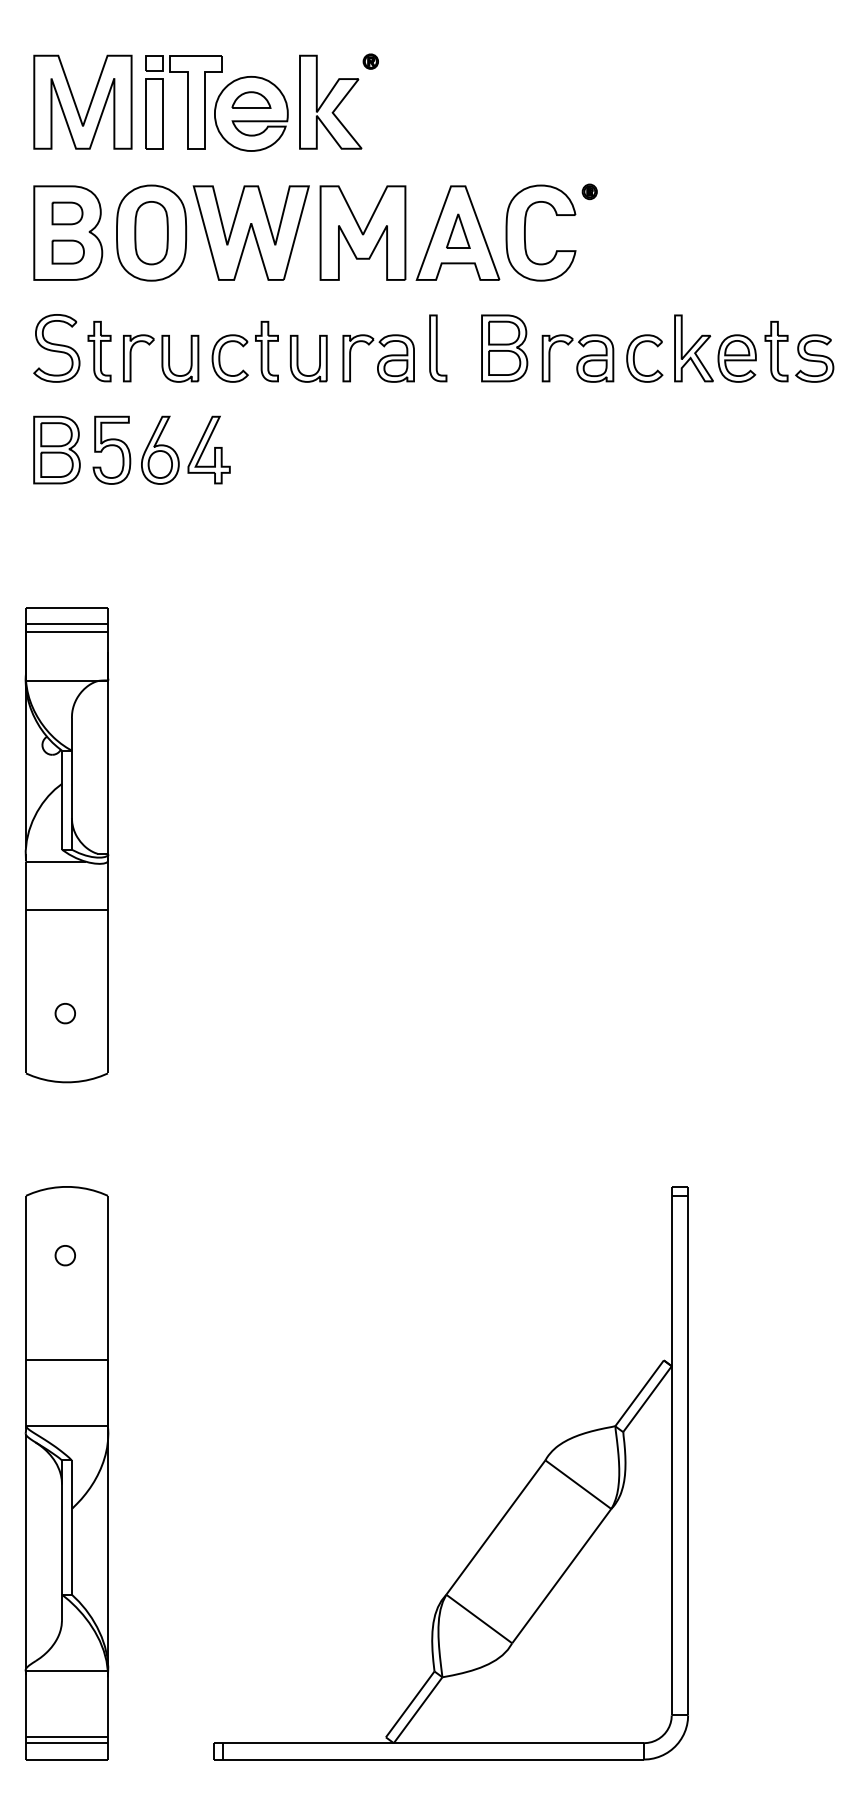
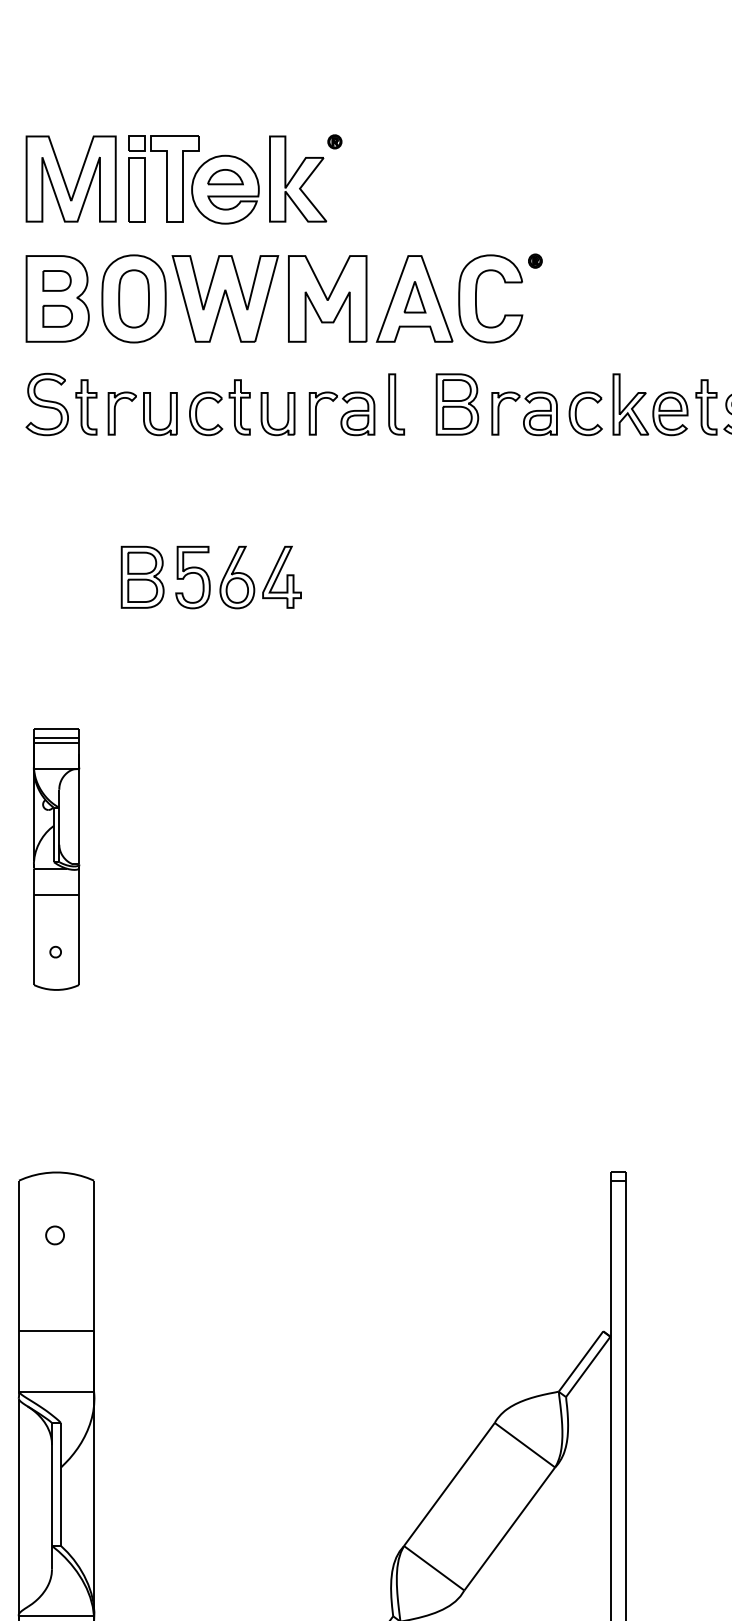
part: (131, 449) -> (210, 576), moved
part: (66, 845) -> (56, 859), size x0.6

